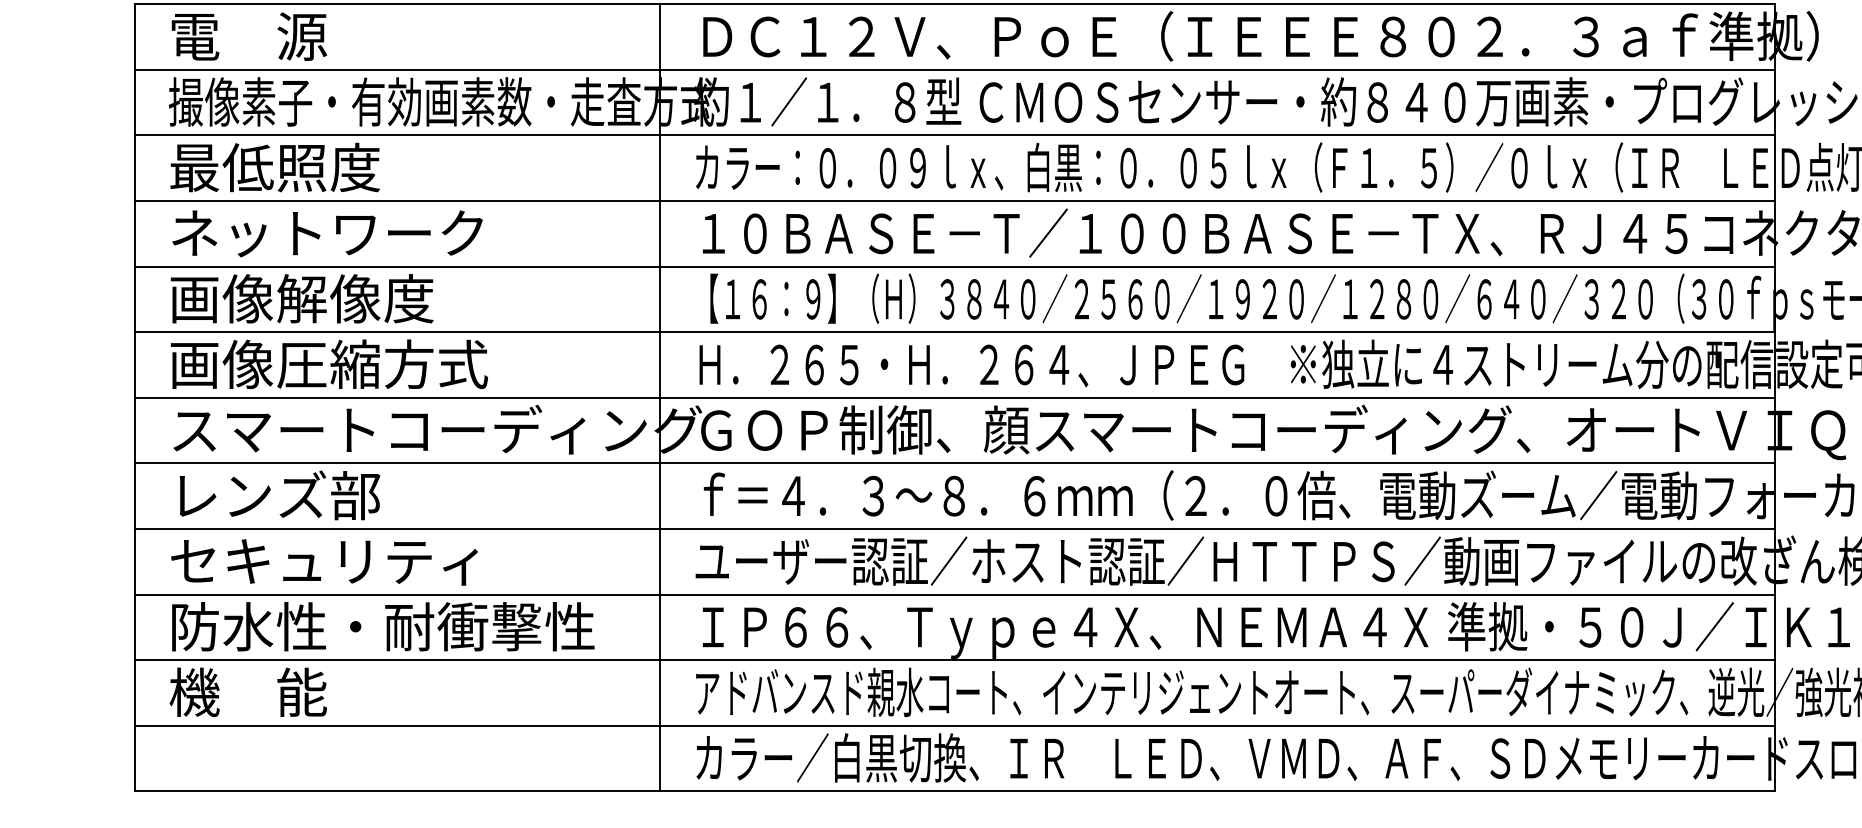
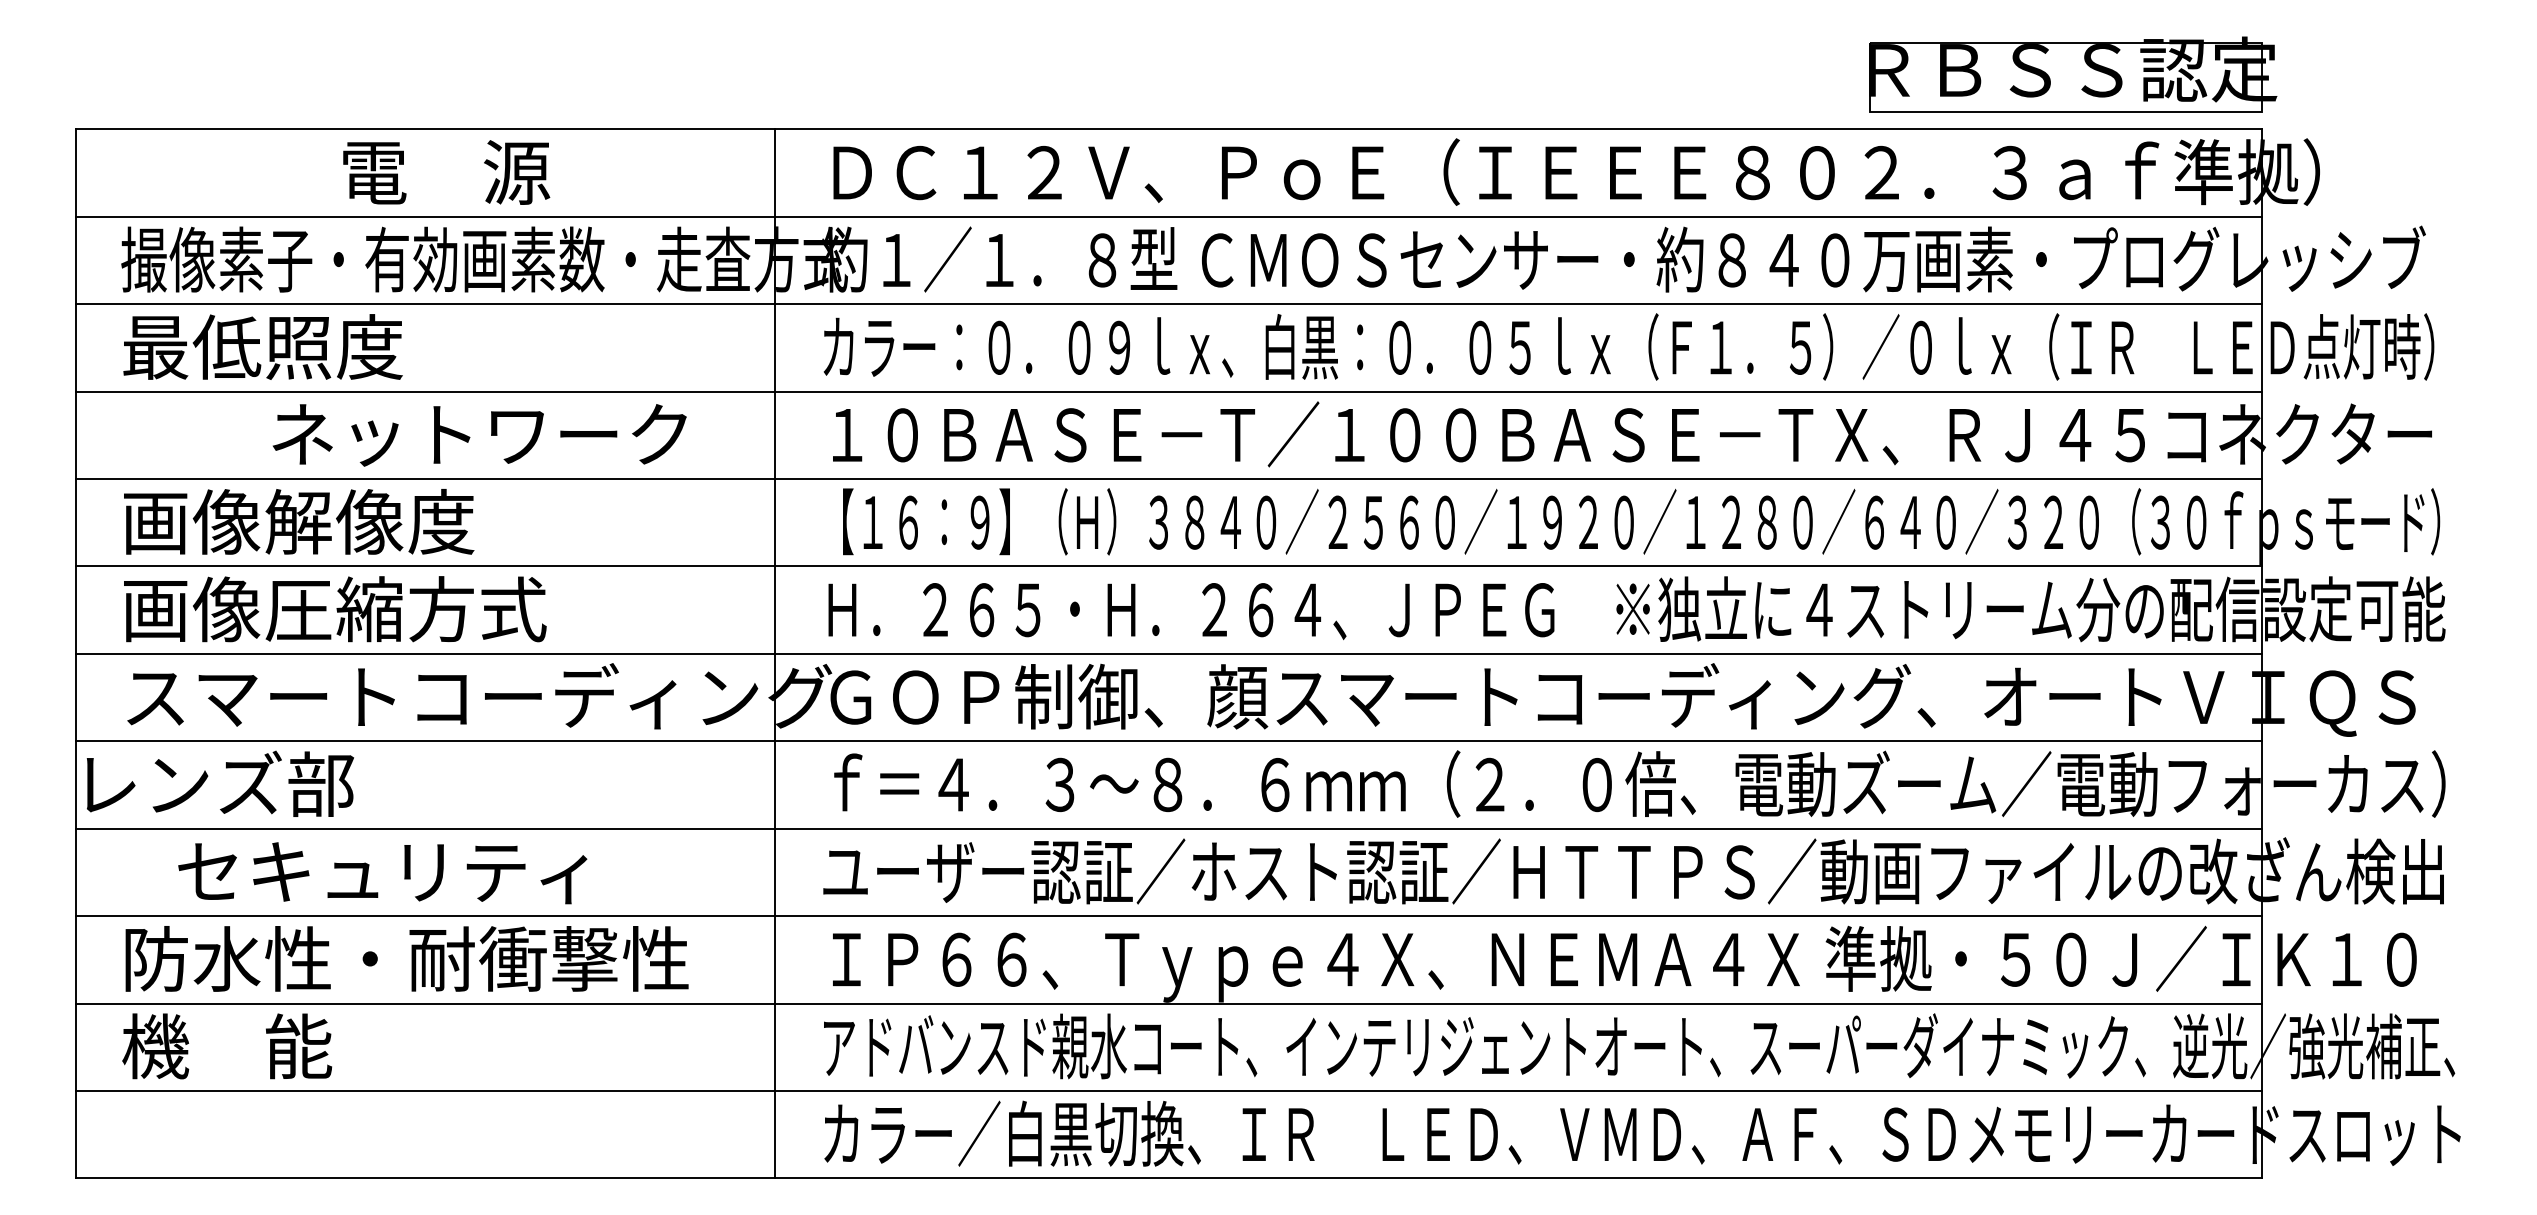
text: (249, 36) -> (446, 172), moved
text: (327, 233) -> (479, 435), moved
text: (280, 495) -> (220, 783), moved
text: (324, 562) -> (382, 873), moved

